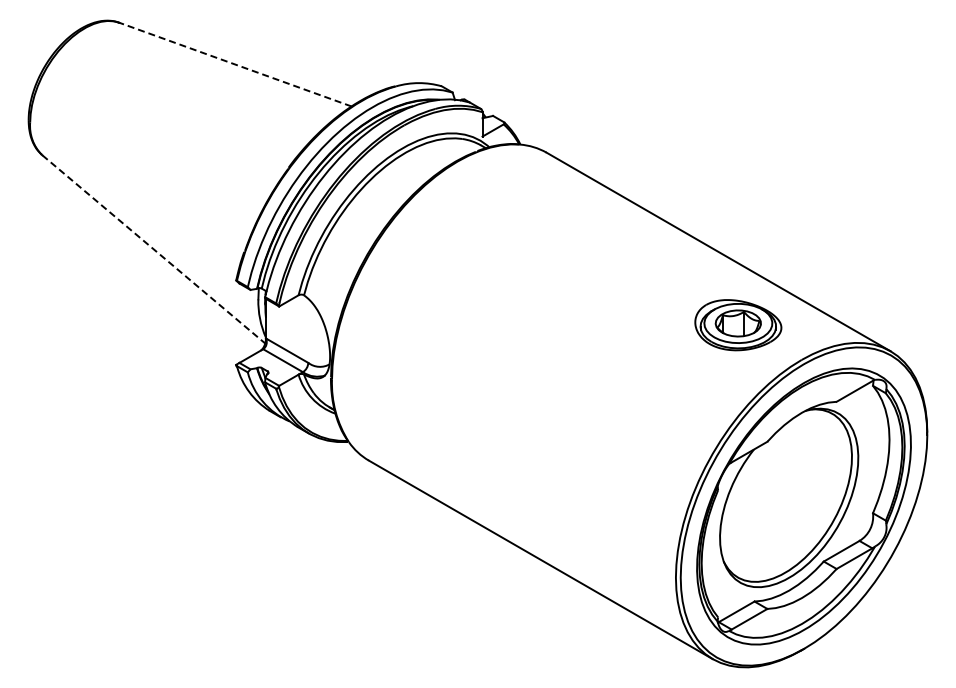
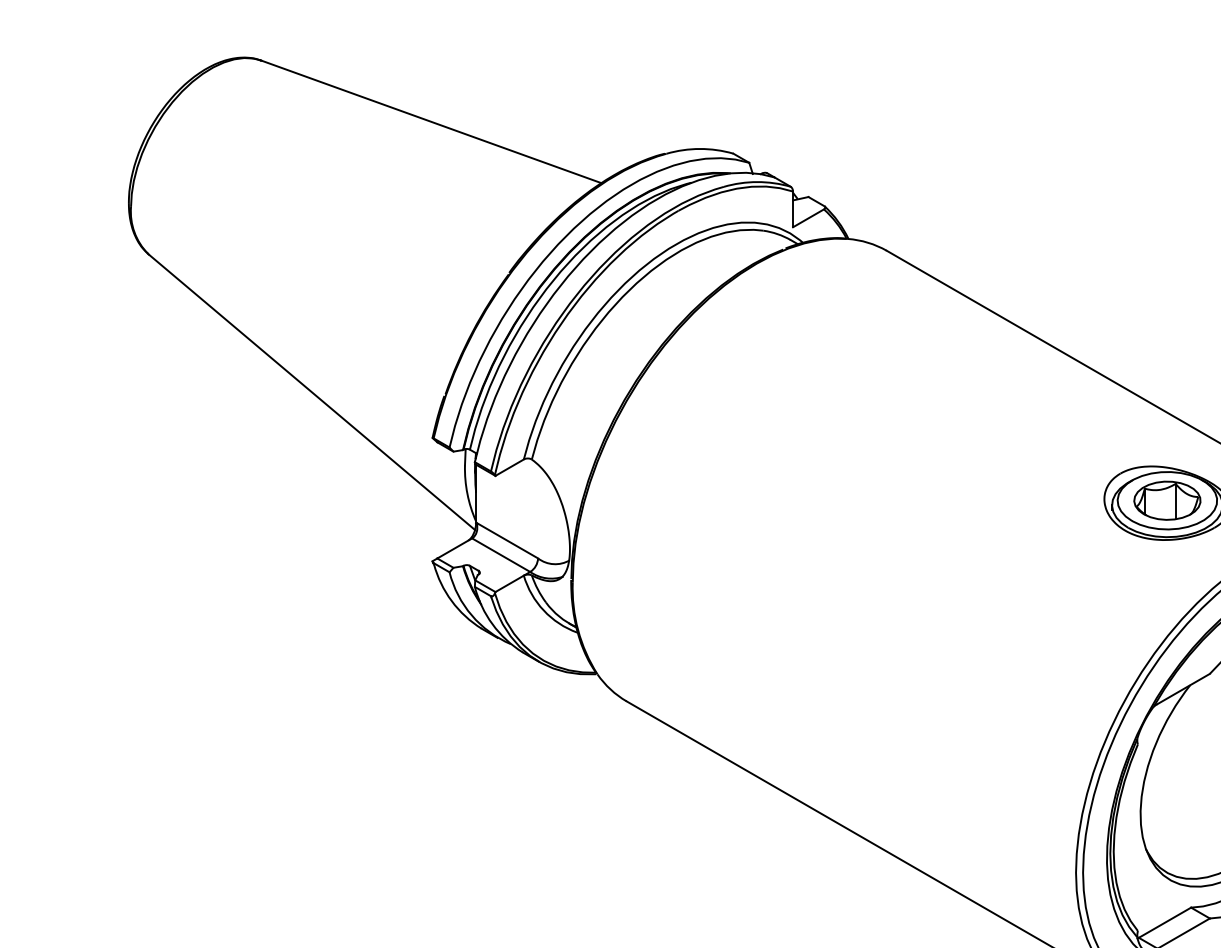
line: (235, 64) -> (431, 121), dashed -> solid
line: (153, 249) -> (311, 392), dashed -> solid

